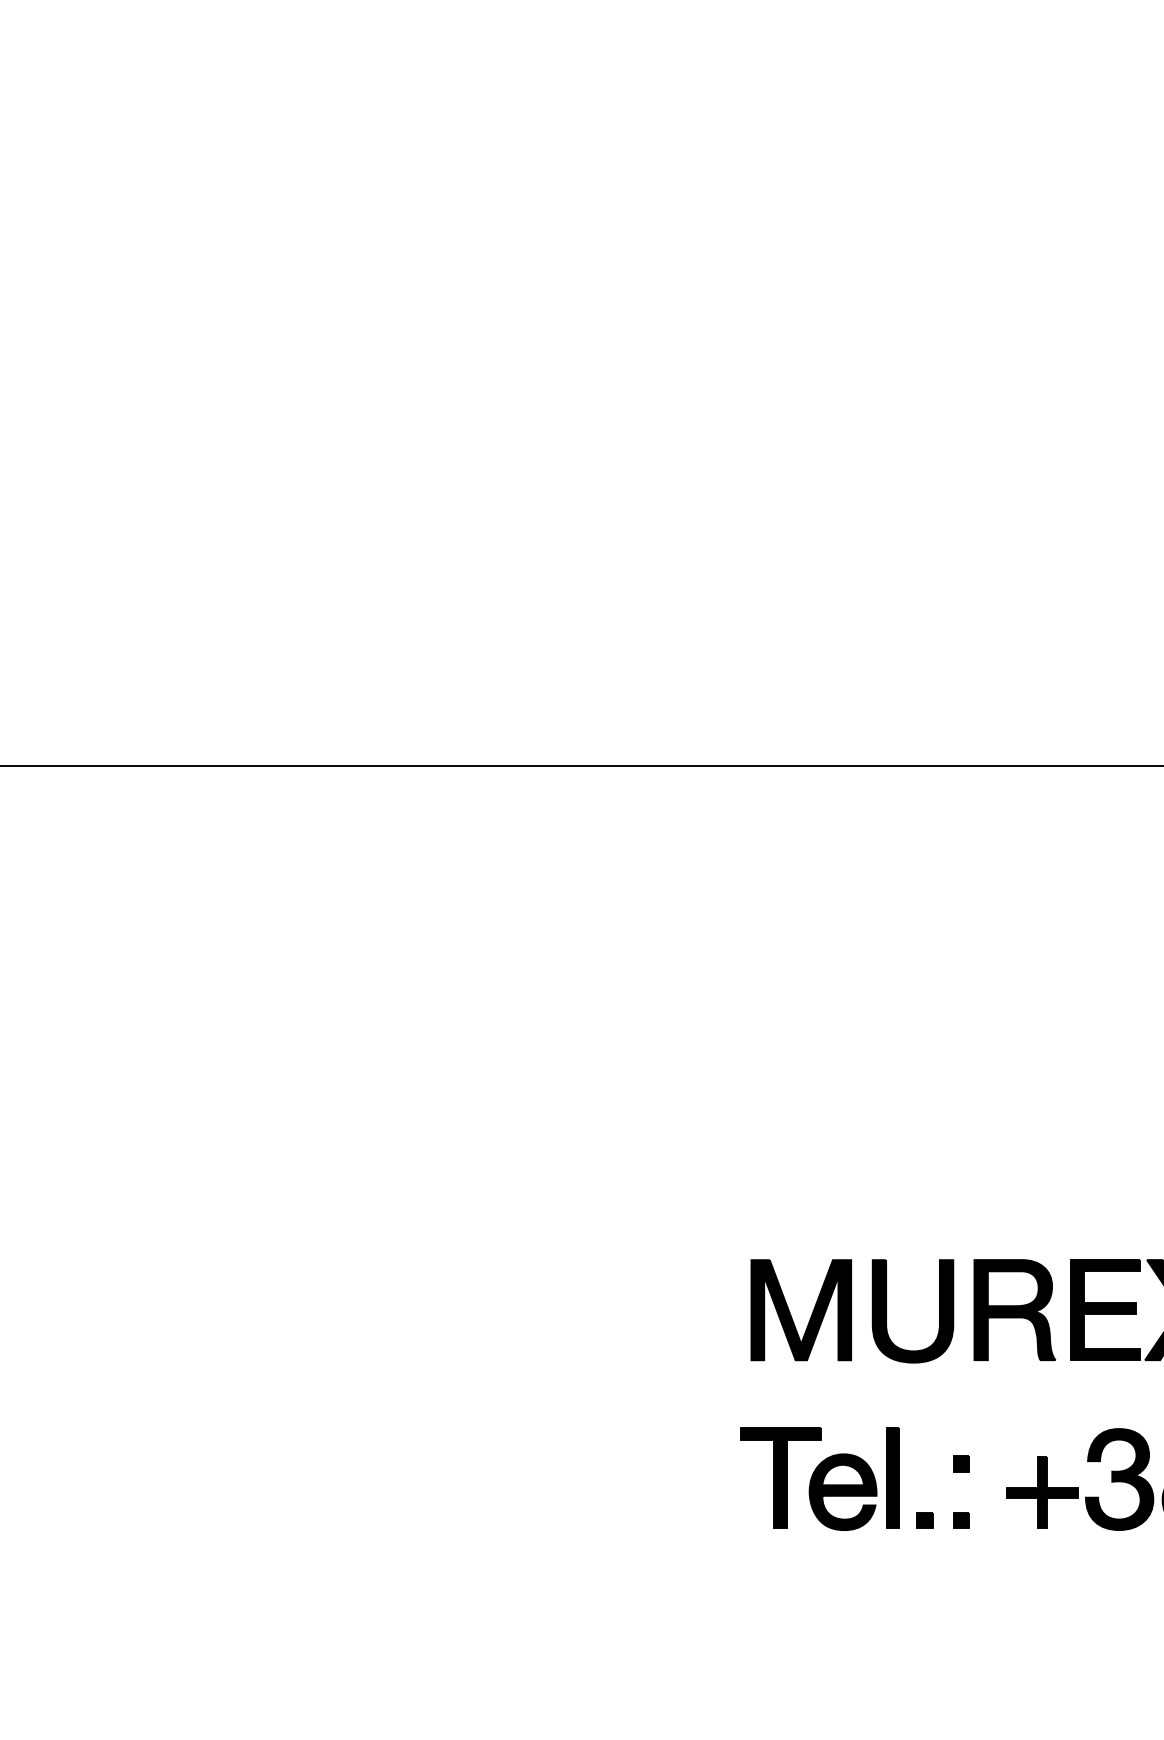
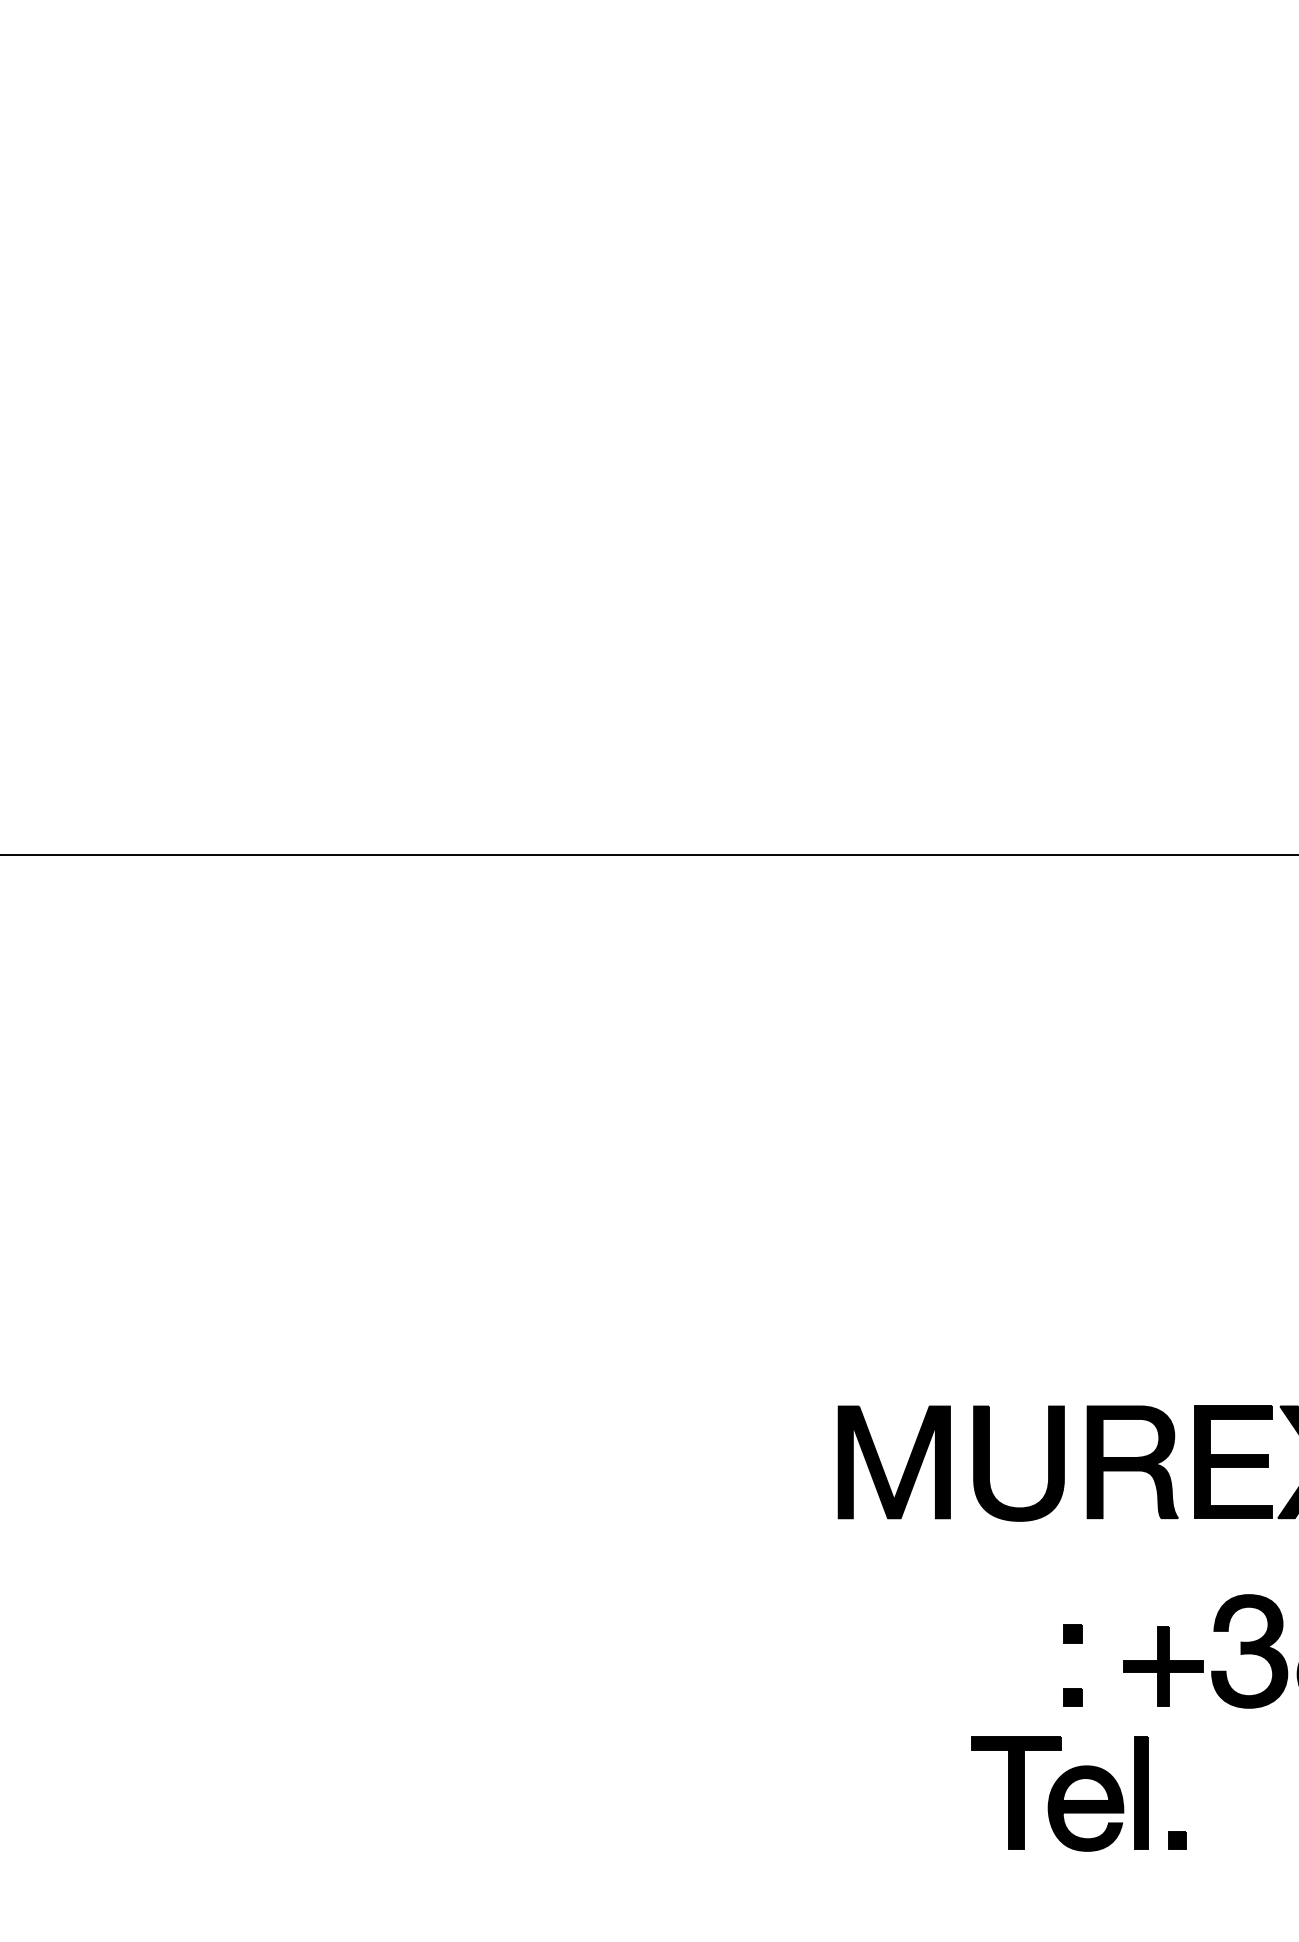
part: (836, 1478) -> (1078, 1793), moved

